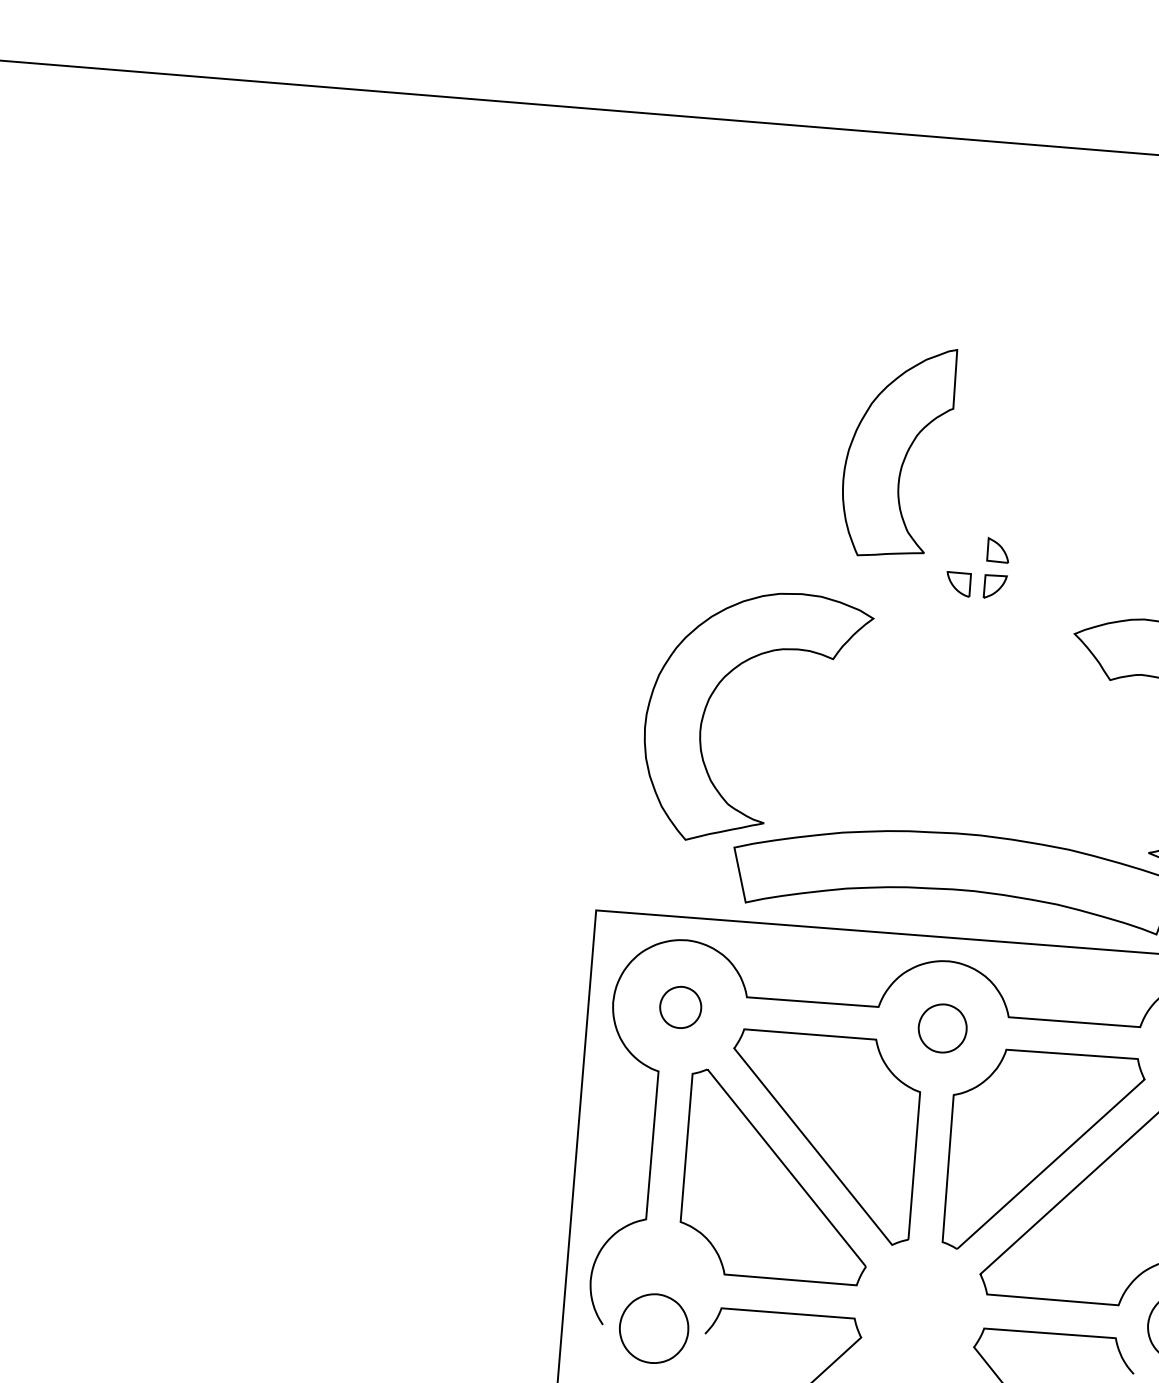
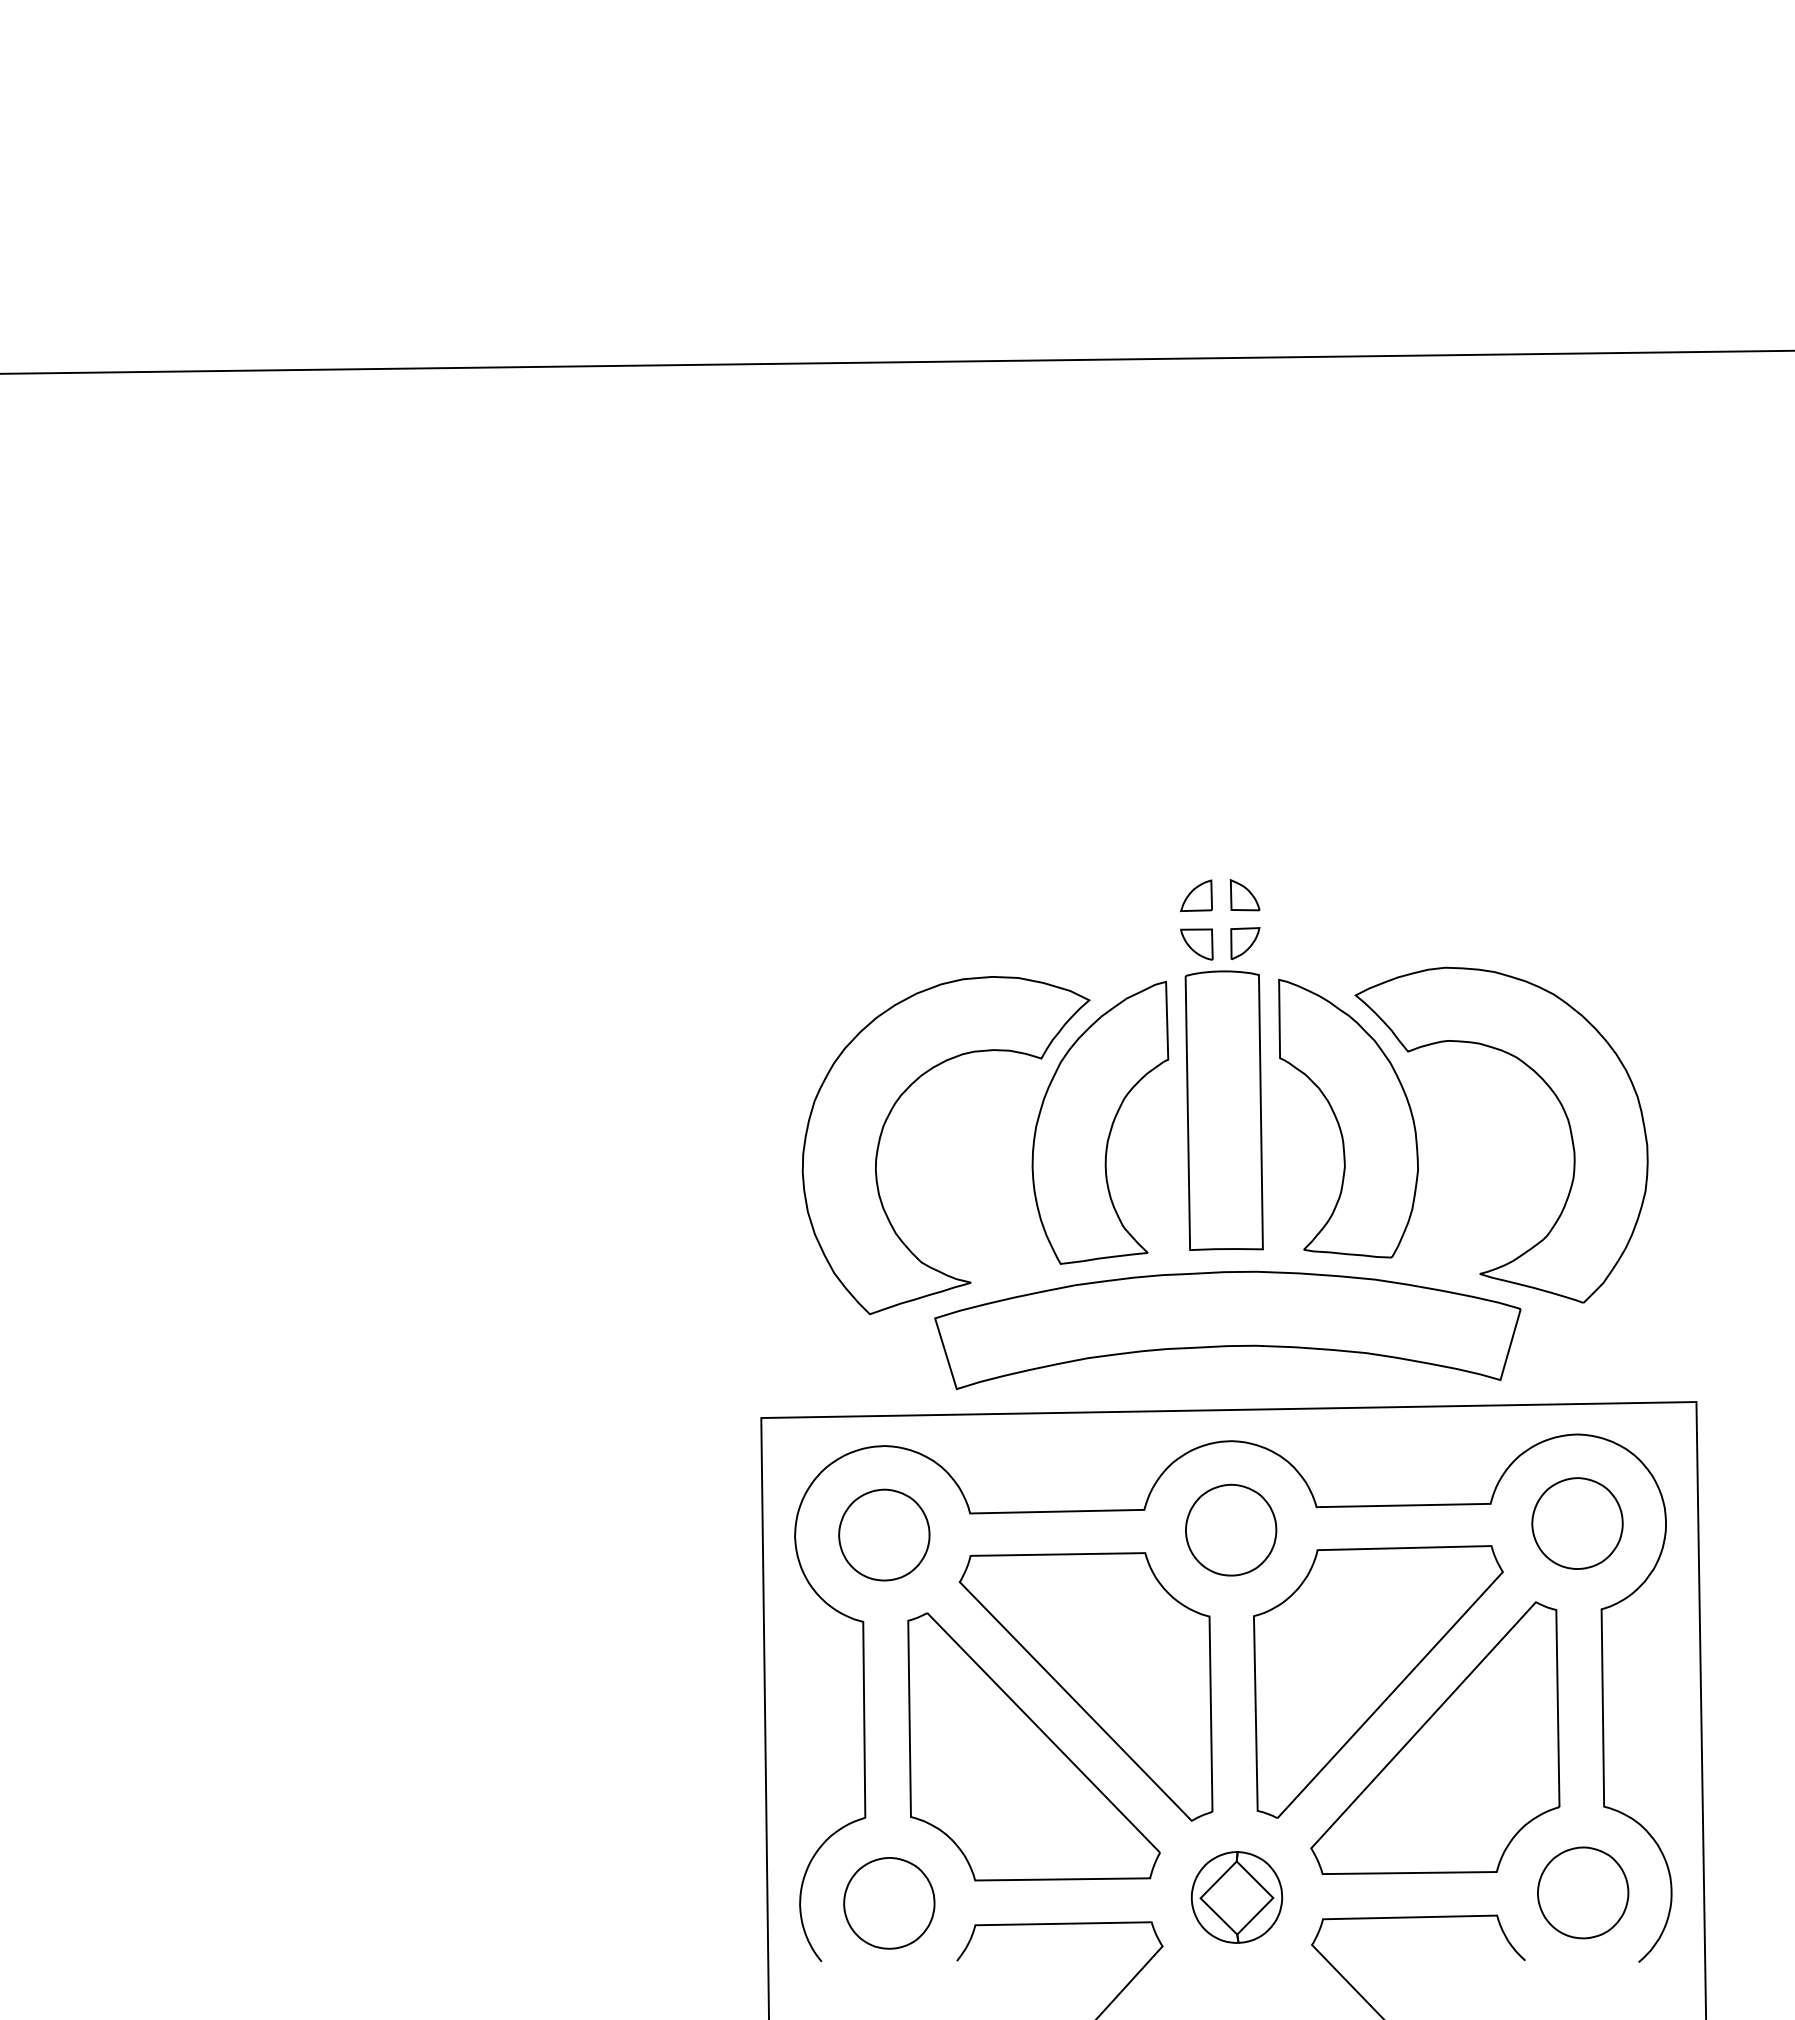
part: (897, 451) -> (1100, 1122), moved
part: (961, 547) -> (1196, 895), added
part: (966, 711) -> (1223, 1110), added
part: (1060, 726) -> (1348, 1118), added
part: (680, 1007) -> (884, 1534), size x1.67
part: (942, 1028) -> (1231, 1529), size x1.43
part: (920, 1305) -> (1236, 1897), added
part: (654, 1328) -> (889, 1903), moved

